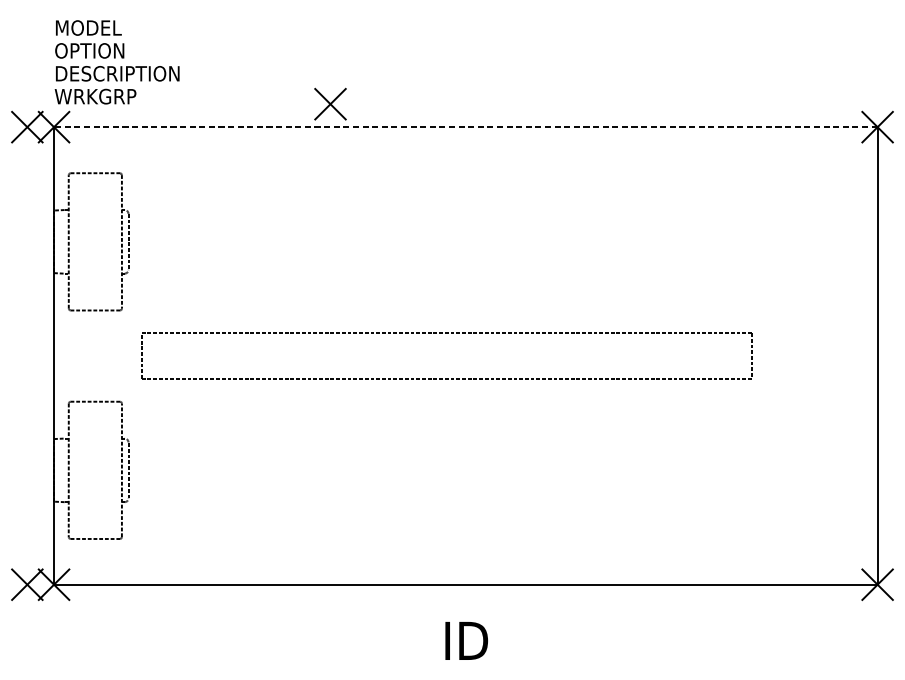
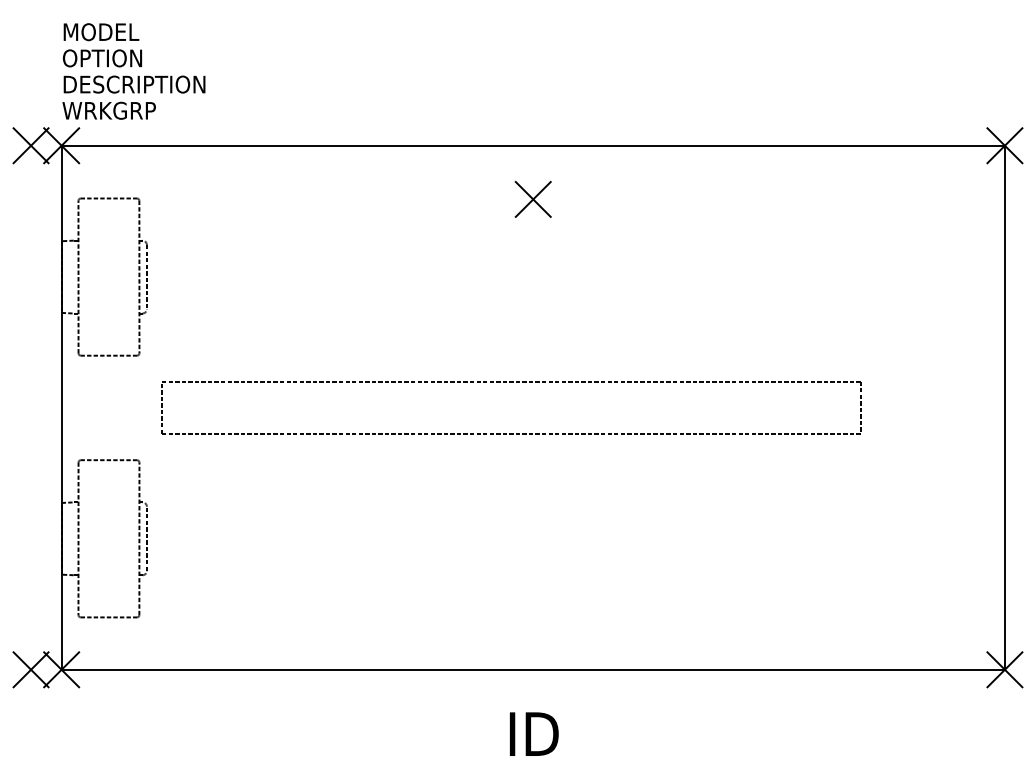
part: (329, 103) -> (532, 198), moved
line: (466, 126) -> (533, 145), dashed -> solid

